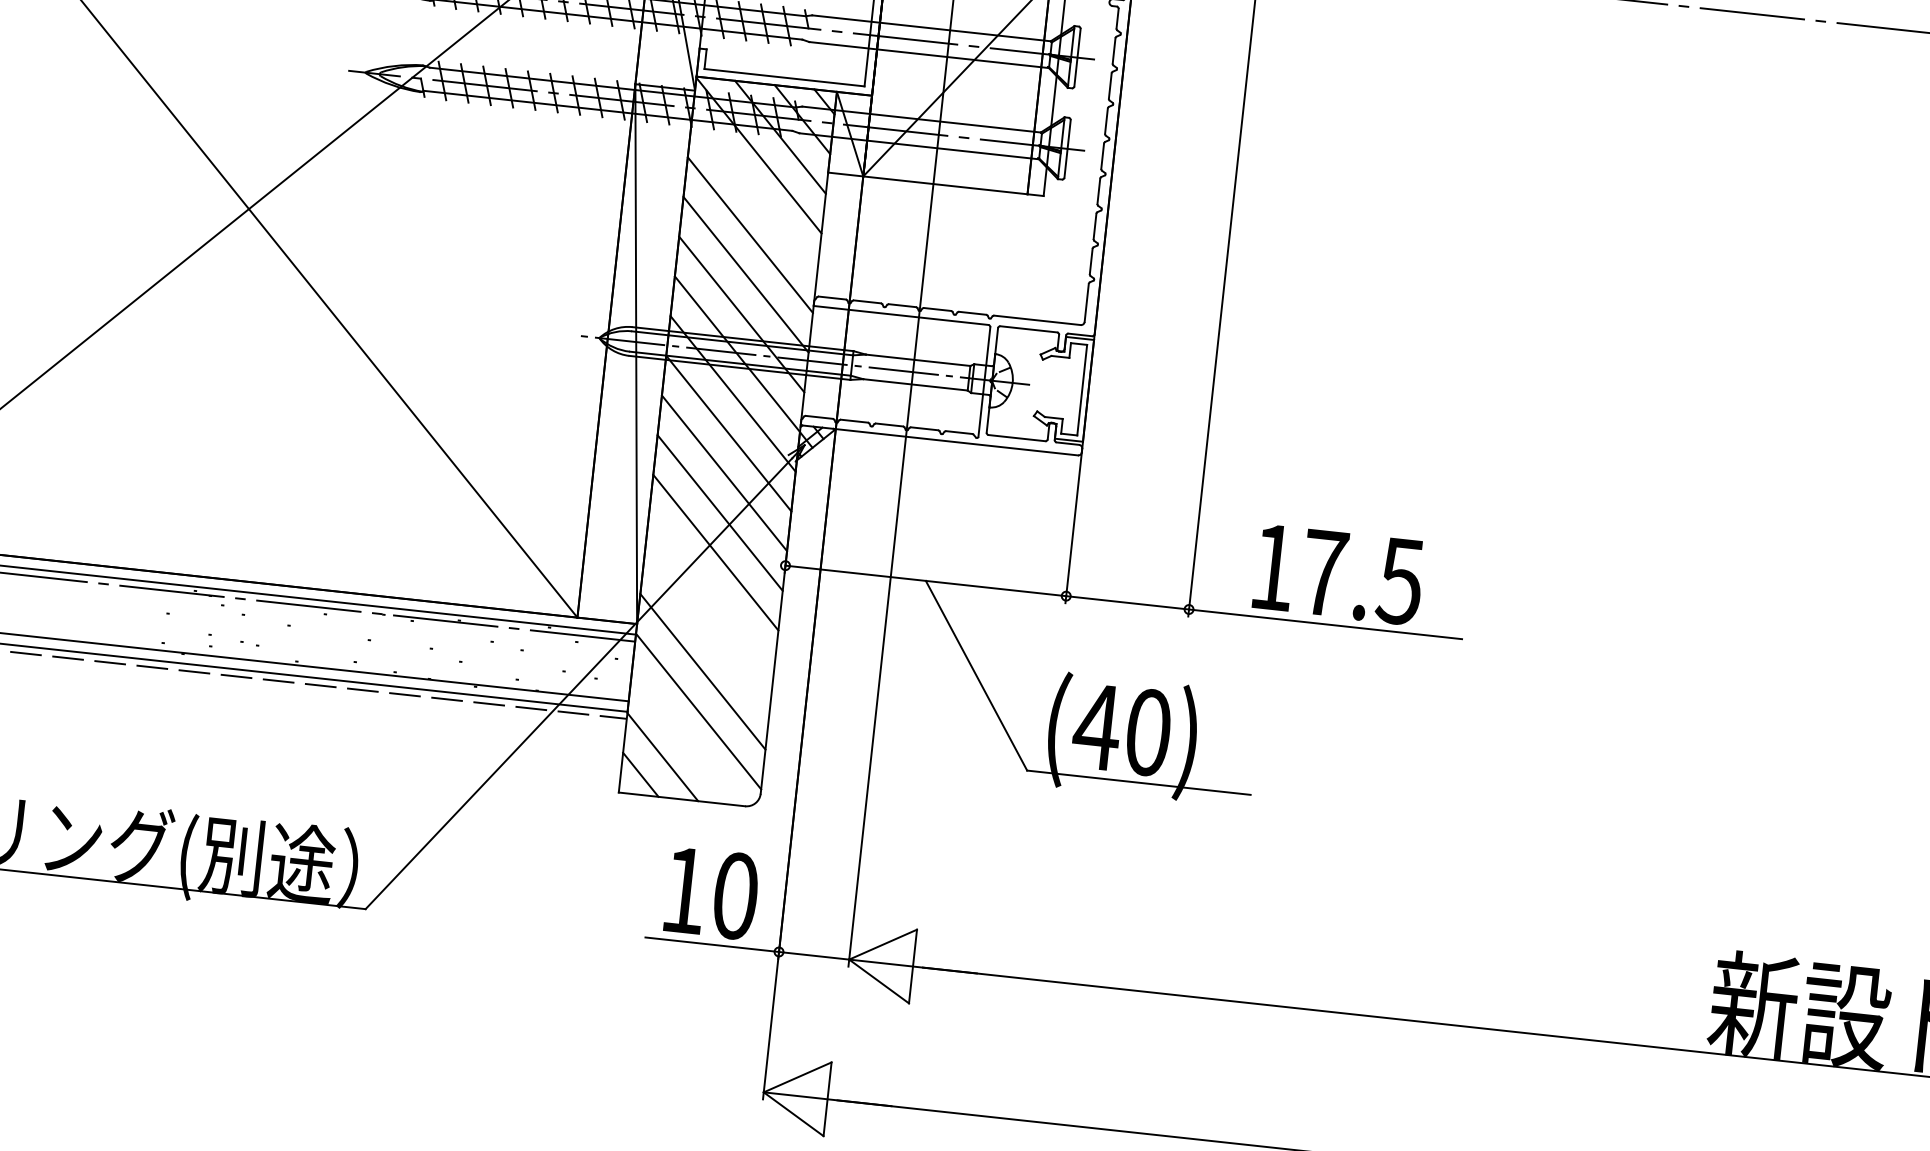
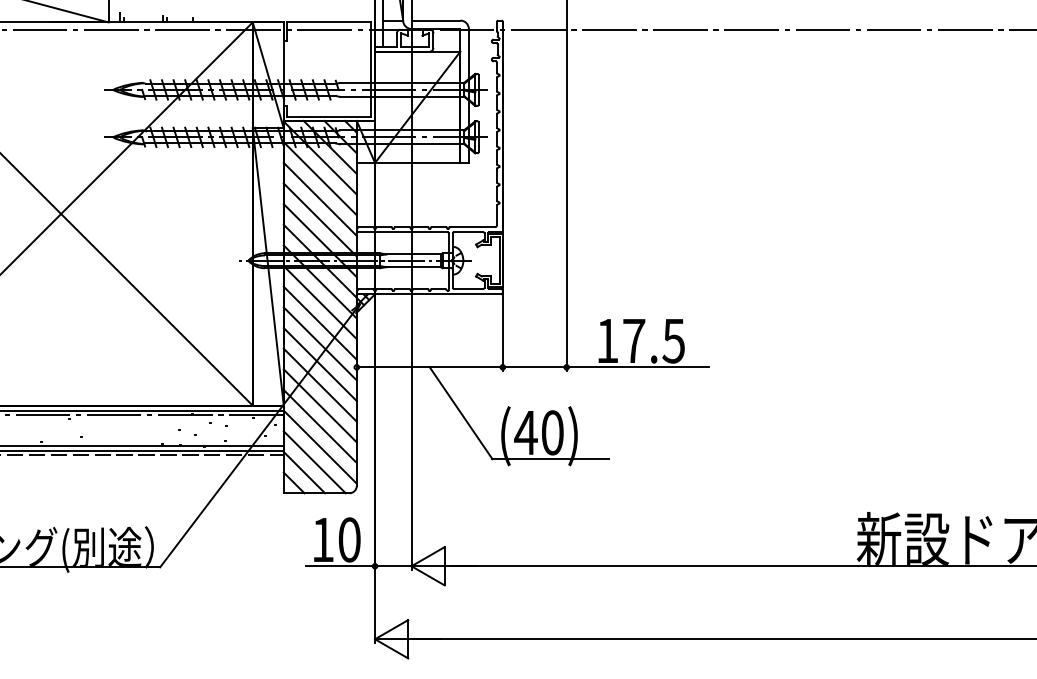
line: (753, 194) -> (319, 178), added
line: (710, 590) -> (319, 384), added
line: (705, 631) -> (319, 405), added
line: (684, 739) -> (314, 462), added

